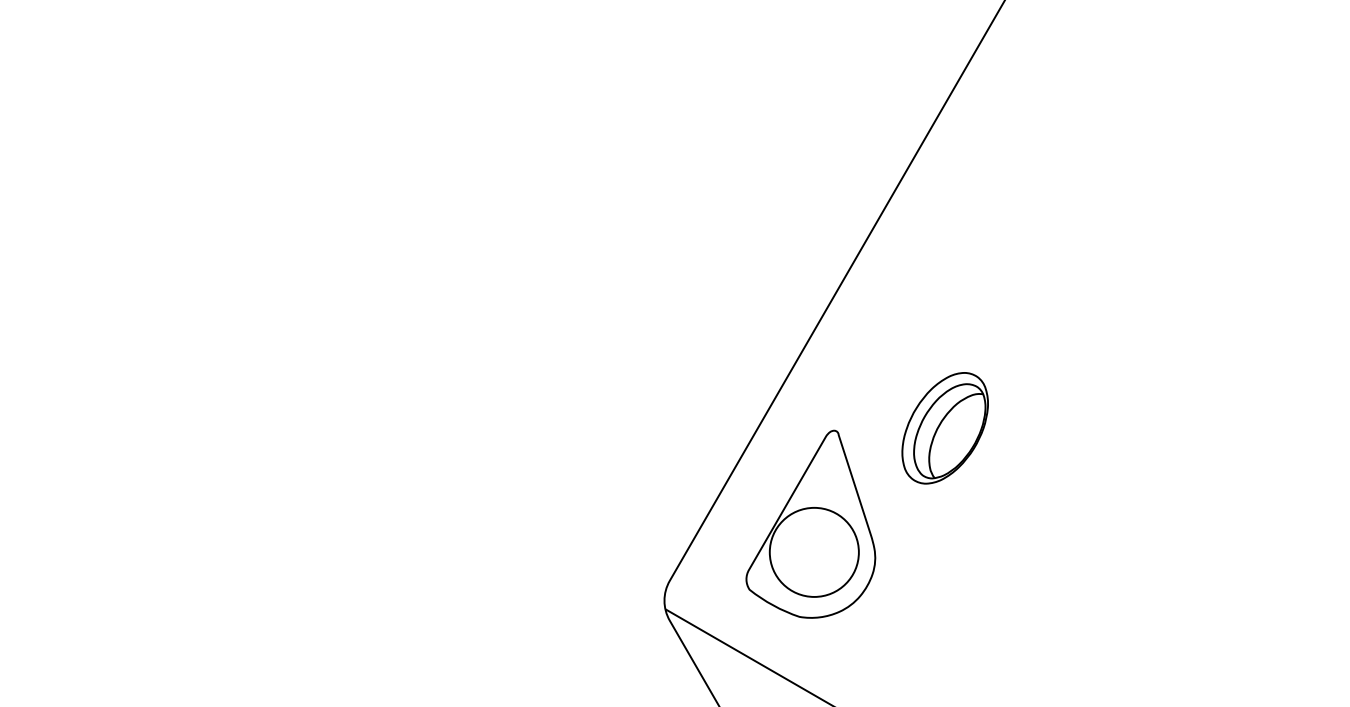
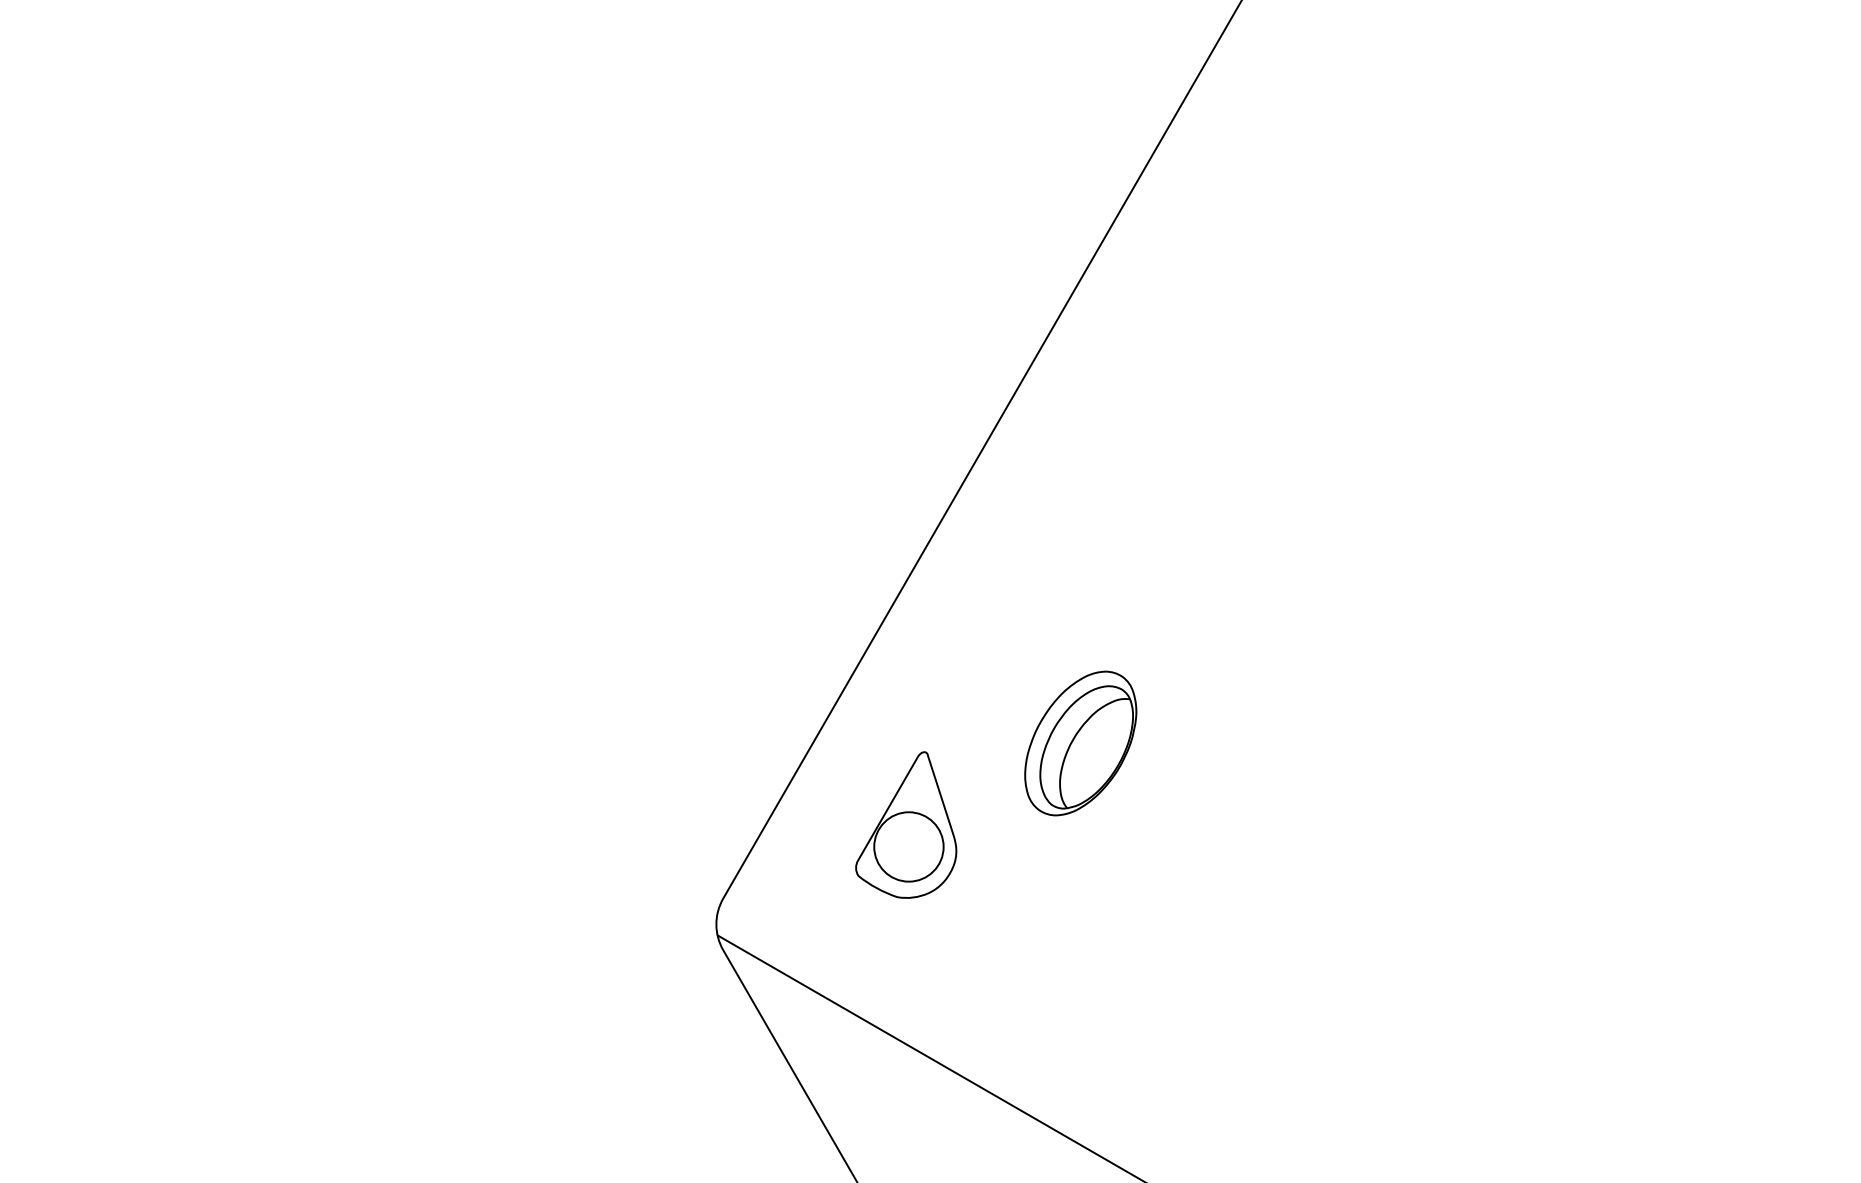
part: (945, 428) -> (1080, 743), moved
part: (810, 523) -> (905, 824), size x0.6

